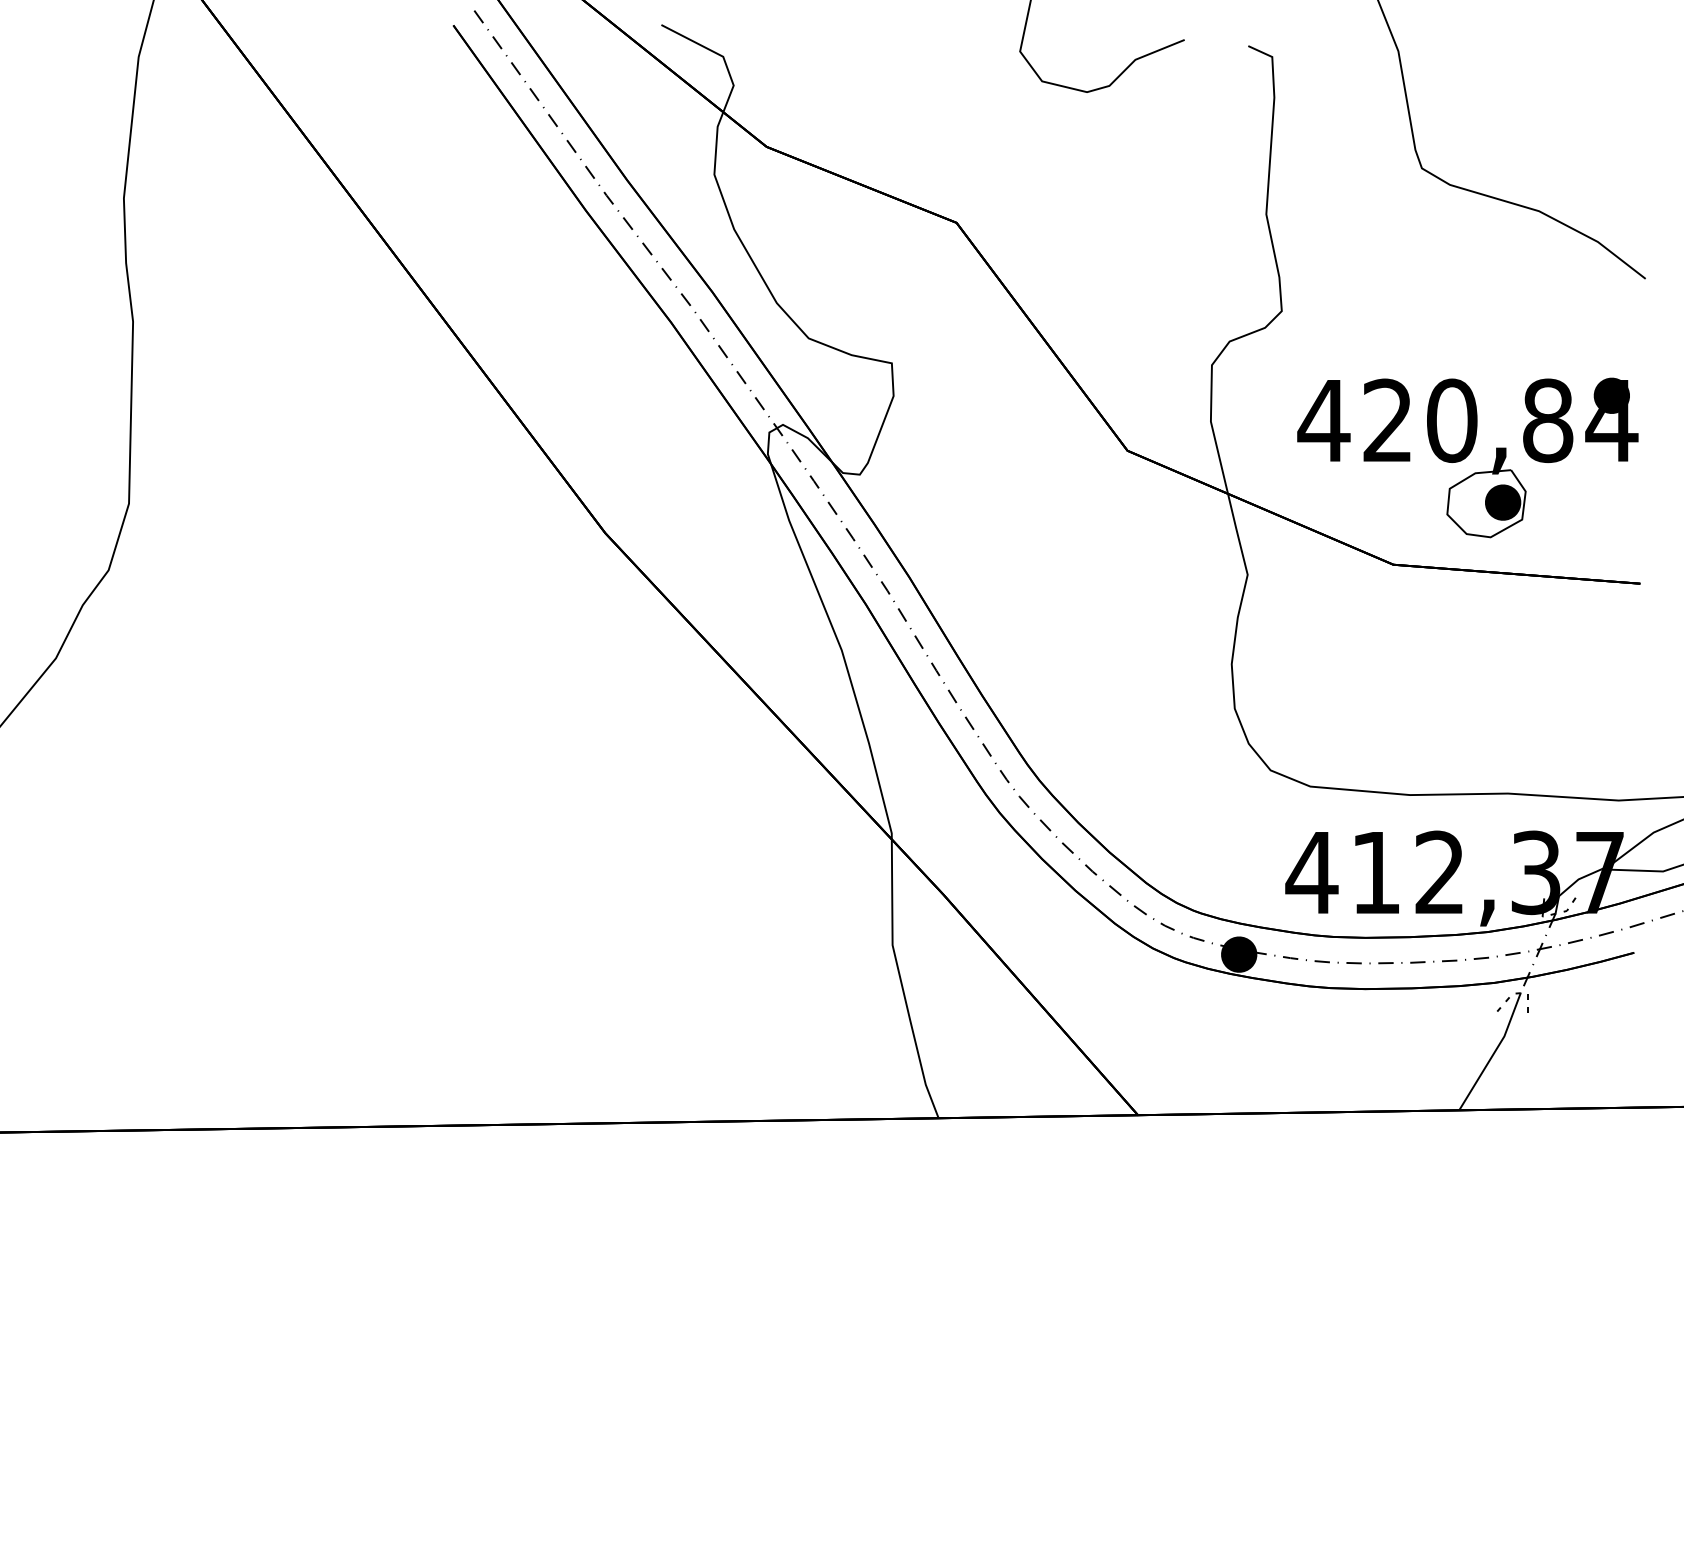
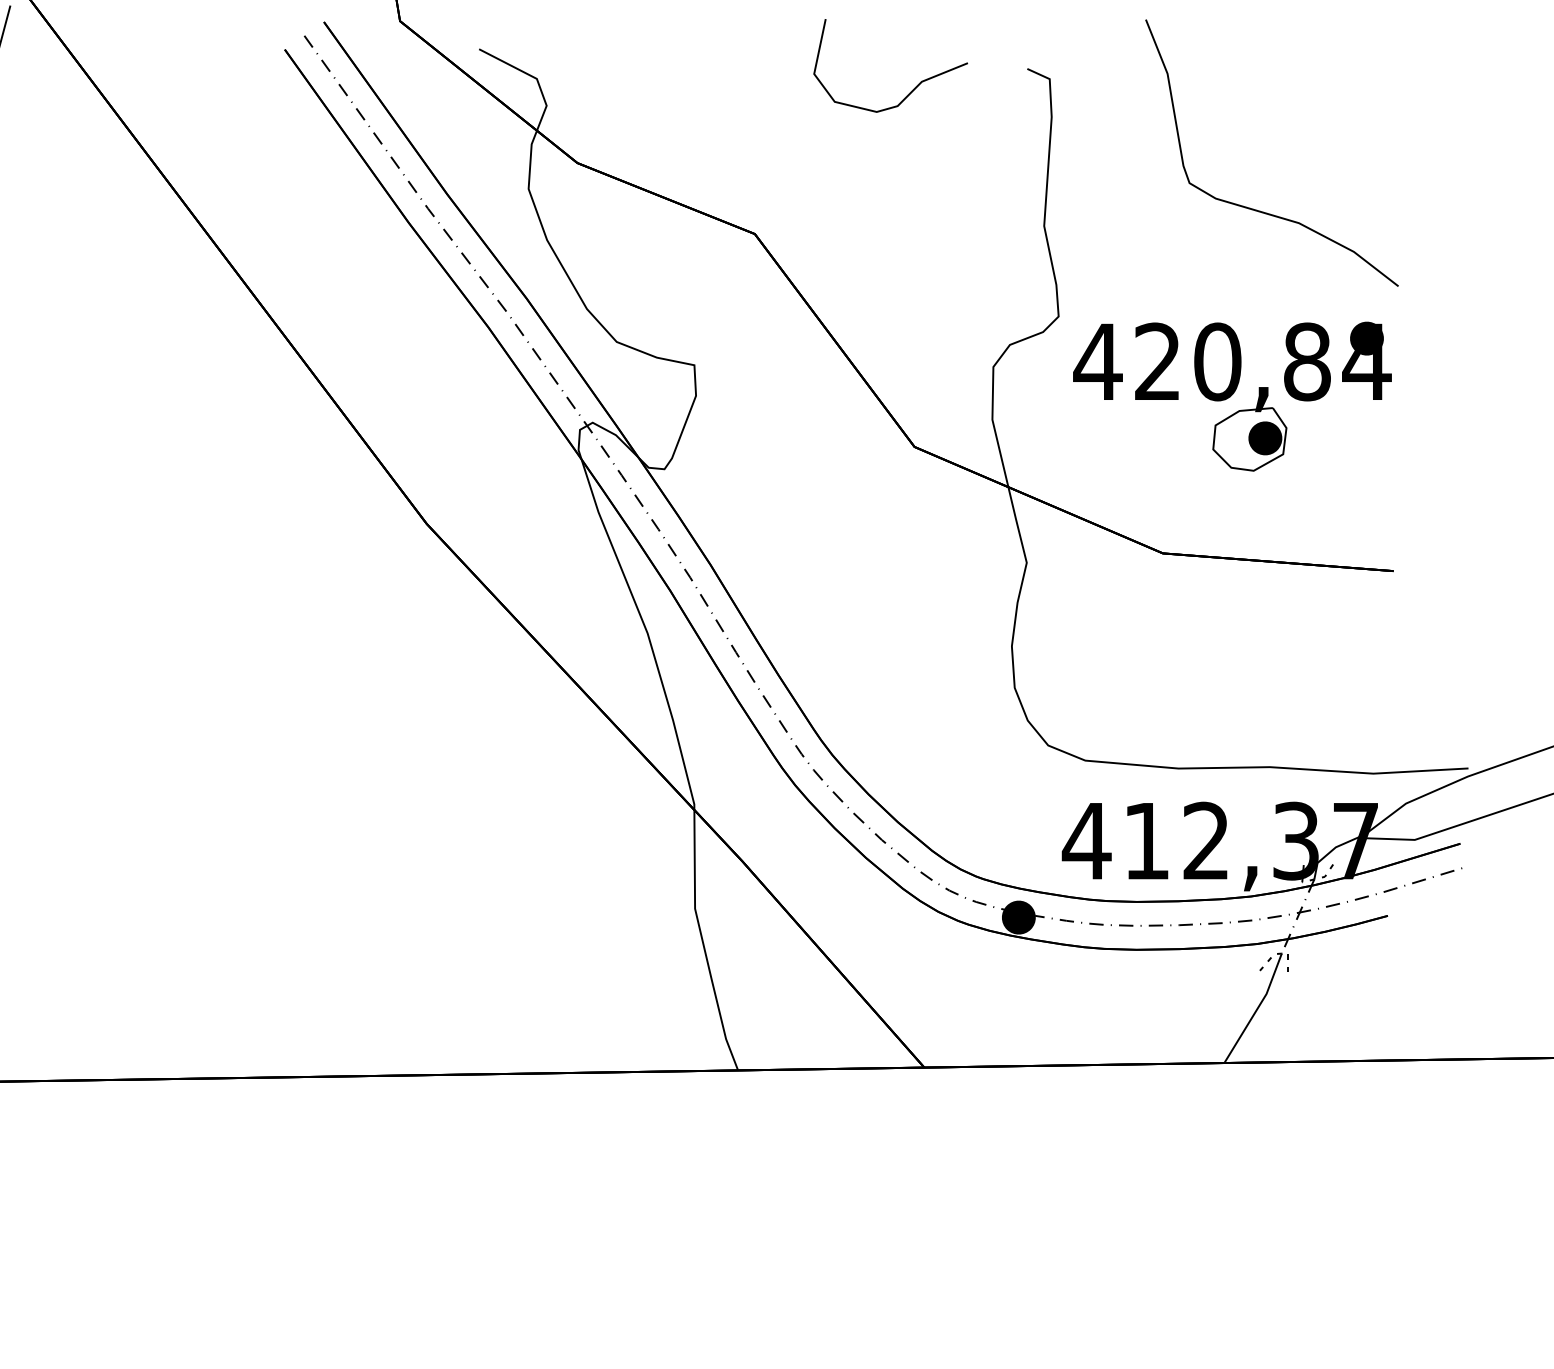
part: (1467, 457) -> (1232, 396), moved

